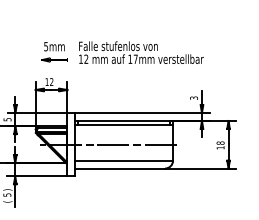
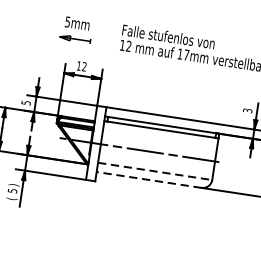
text: (54, 52) -> (76, 30), moved
line: (124, 160) -> (155, 171), solid -> dashed
line: (120, 168) -> (149, 179), solid -> dashed

